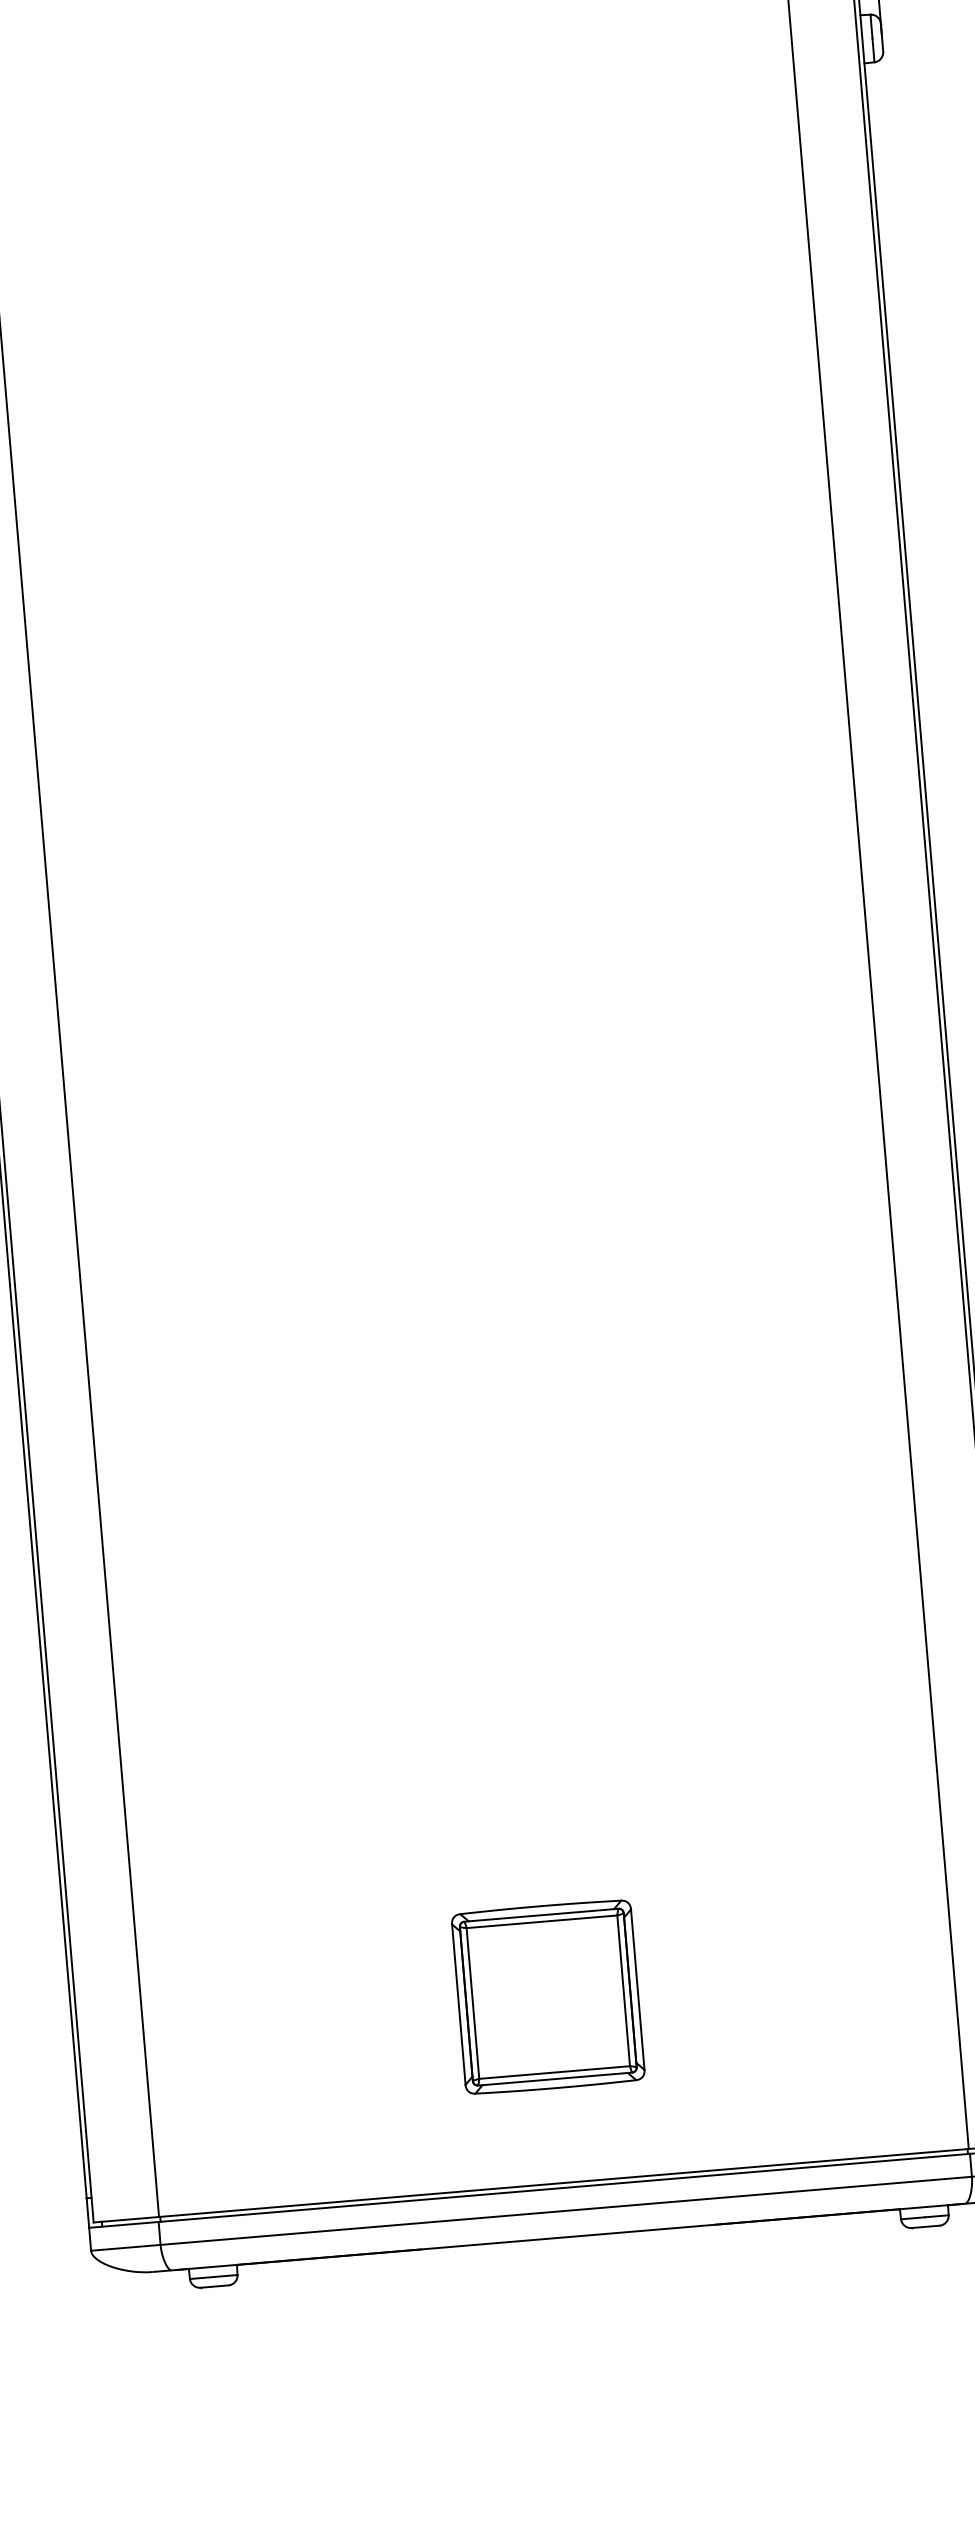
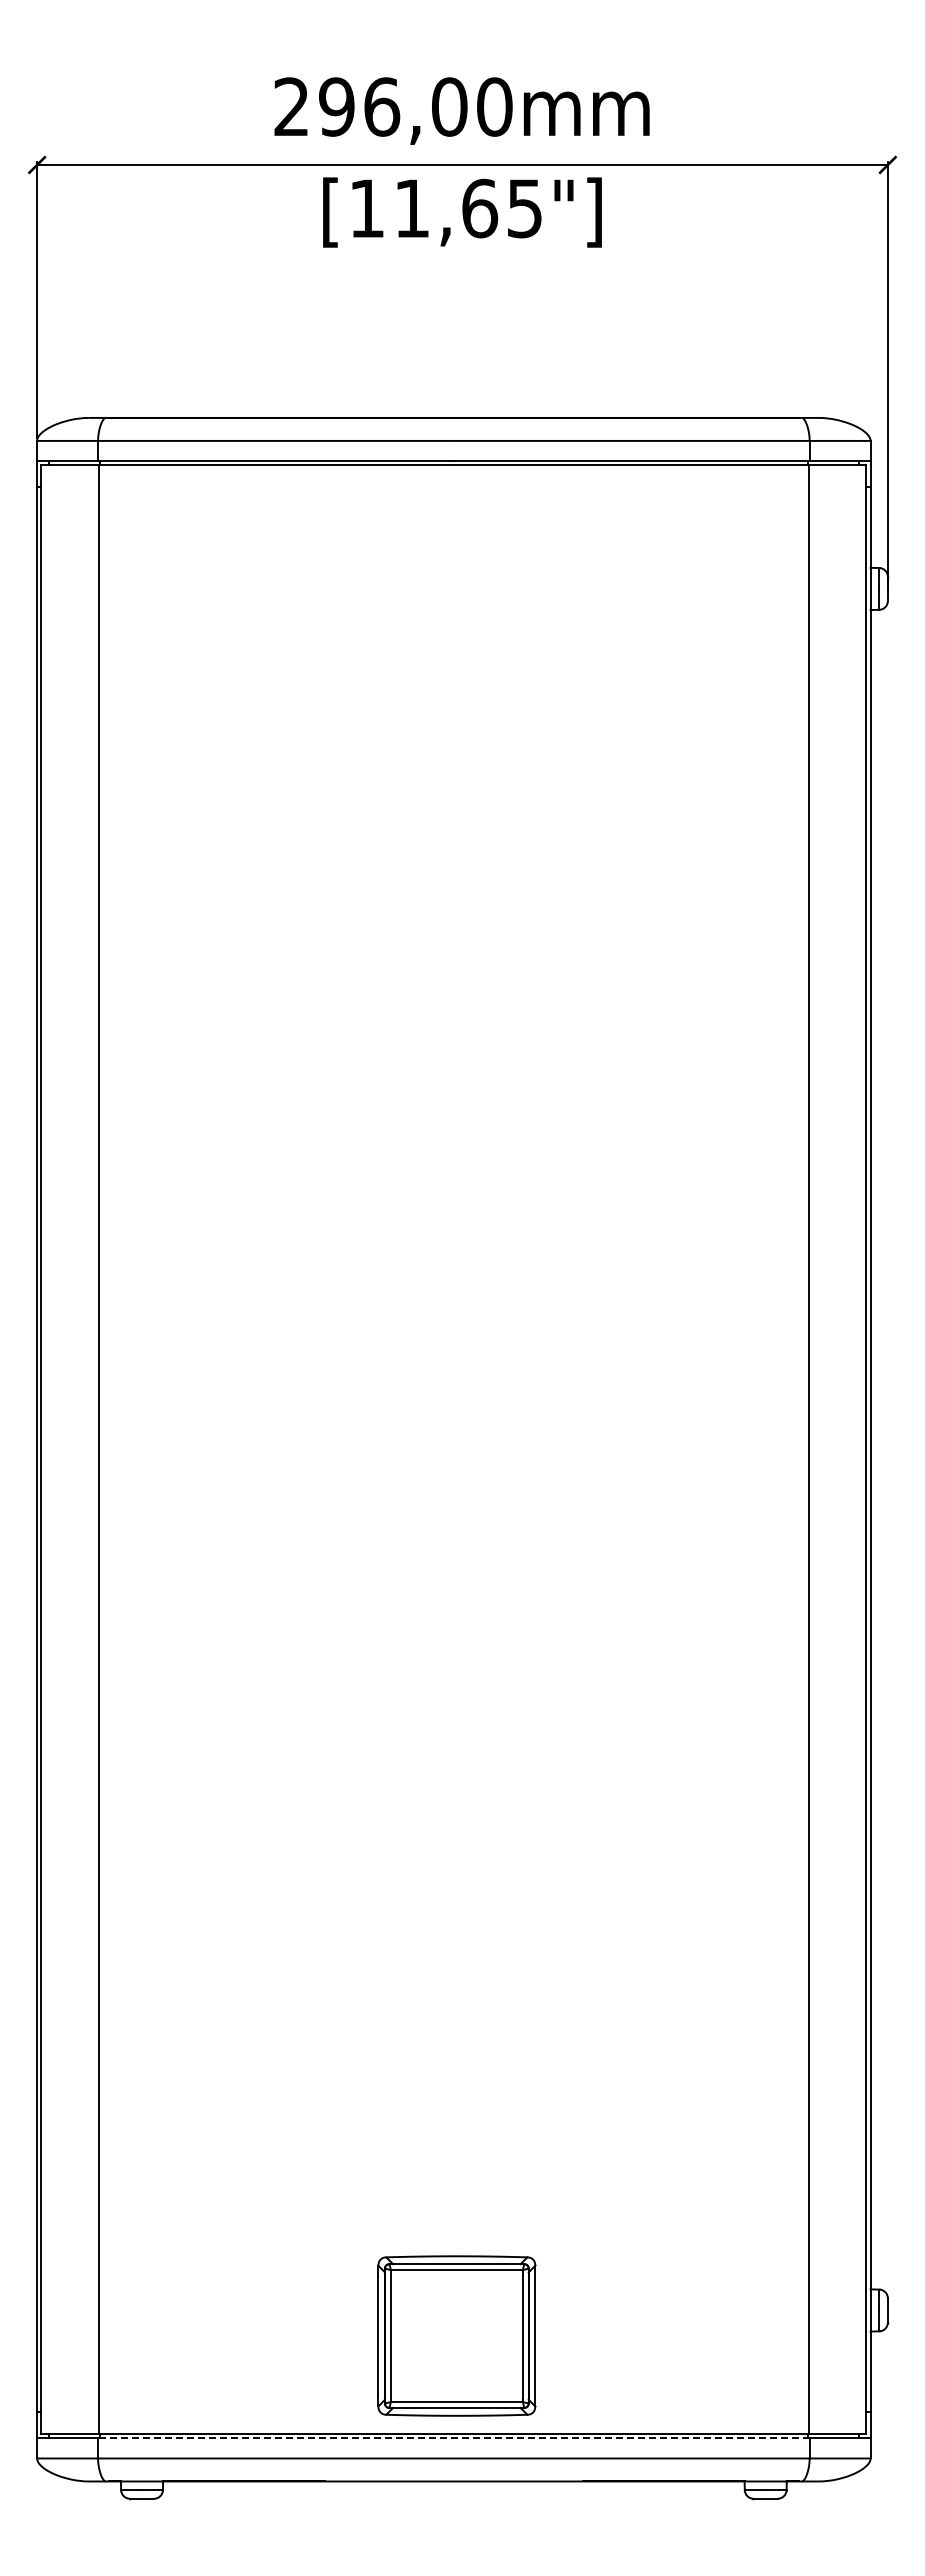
part: (547, 1996) -> (456, 2335), moved
line: (563, 2188) -> (453, 2438), solid -> dashed

